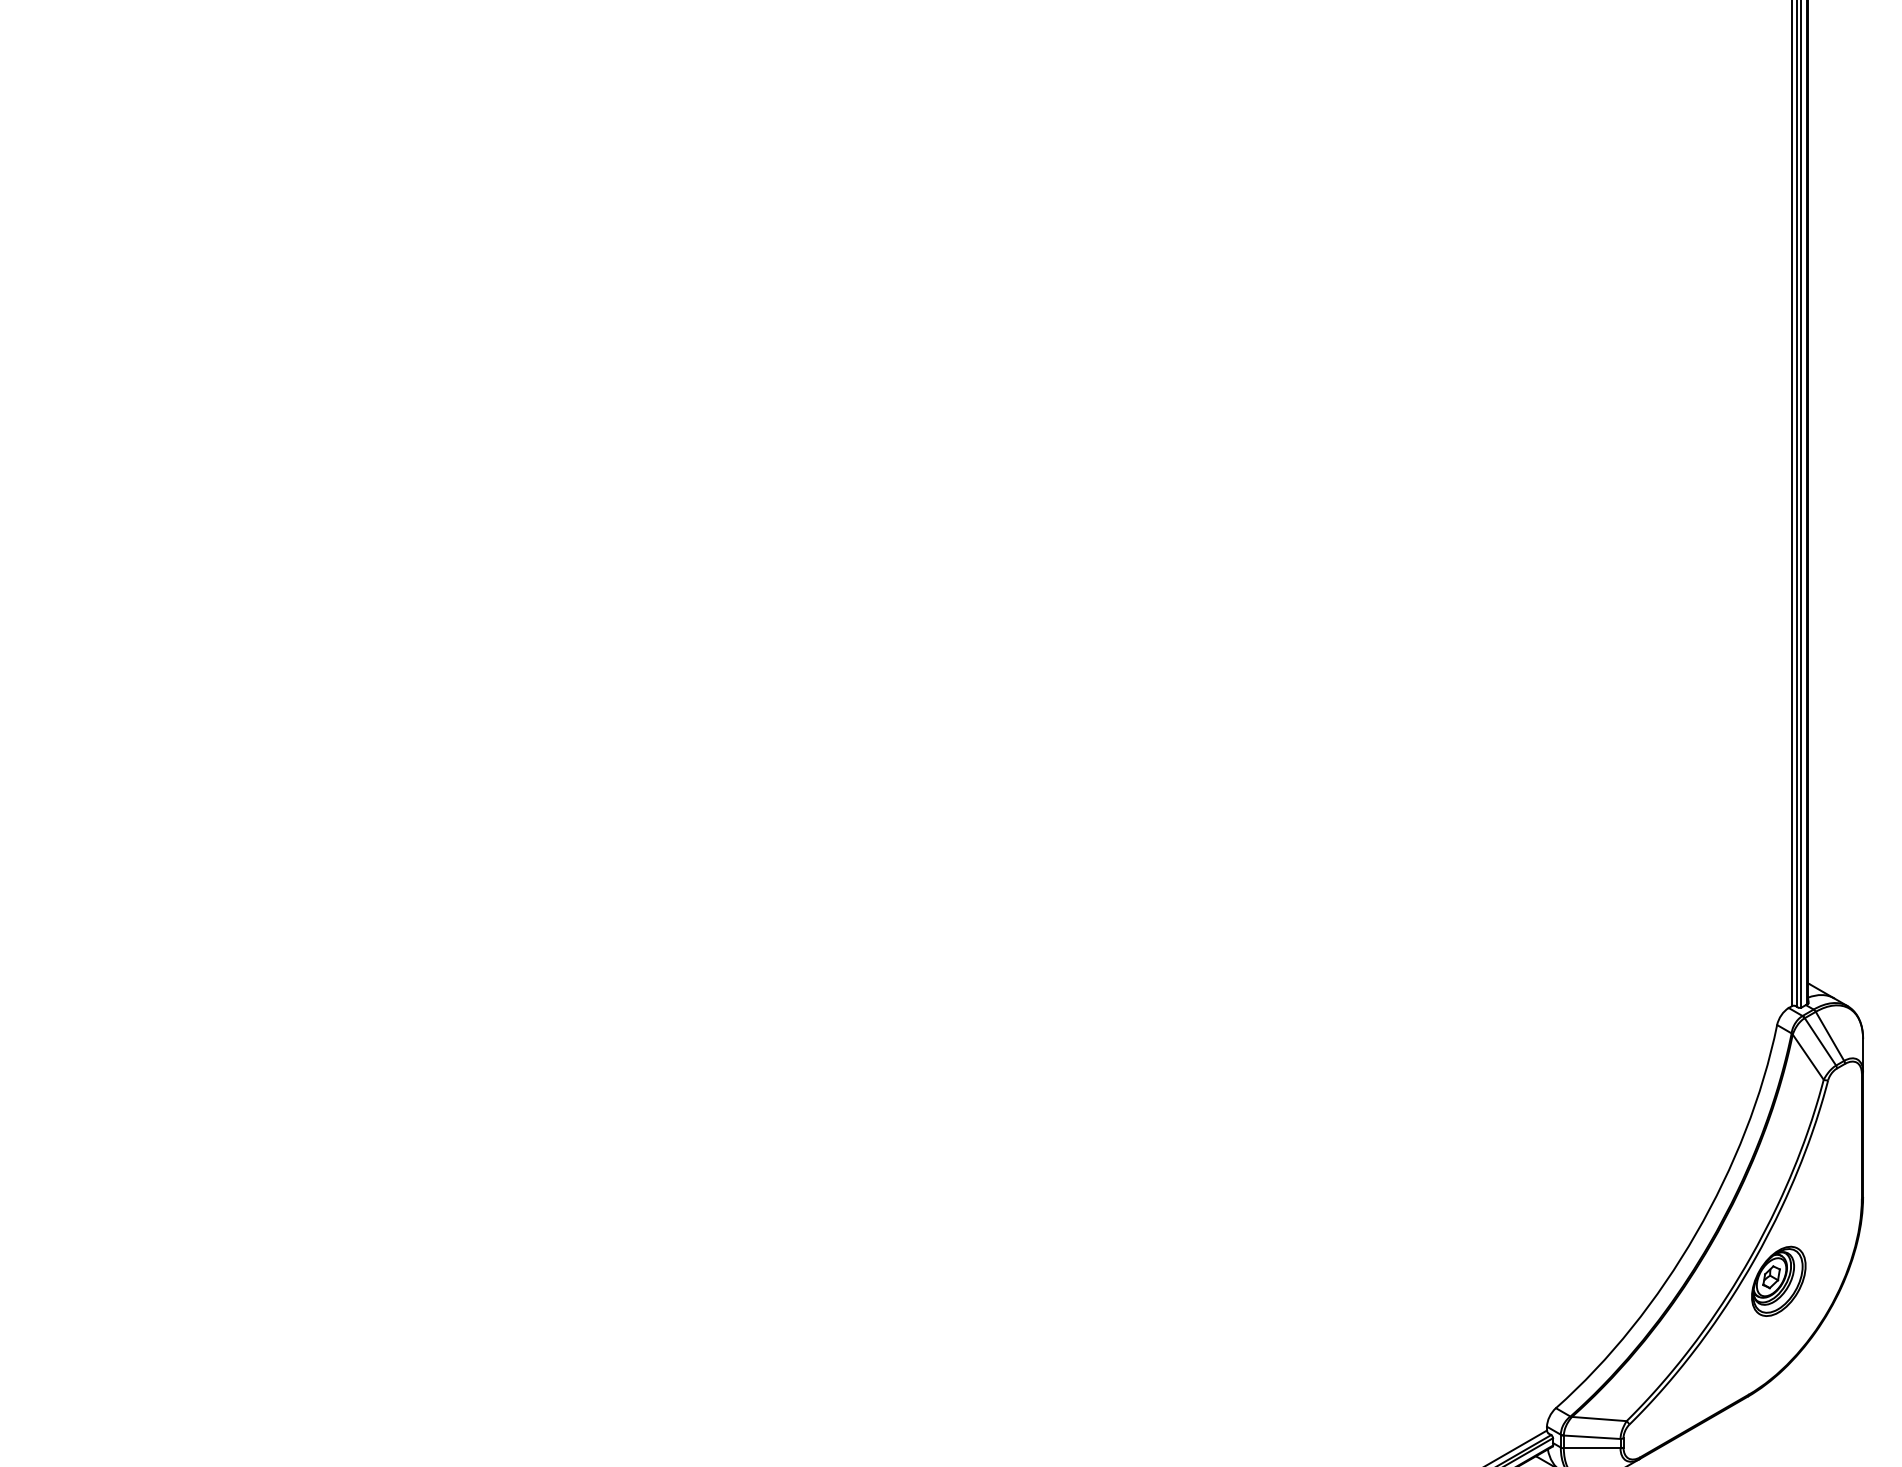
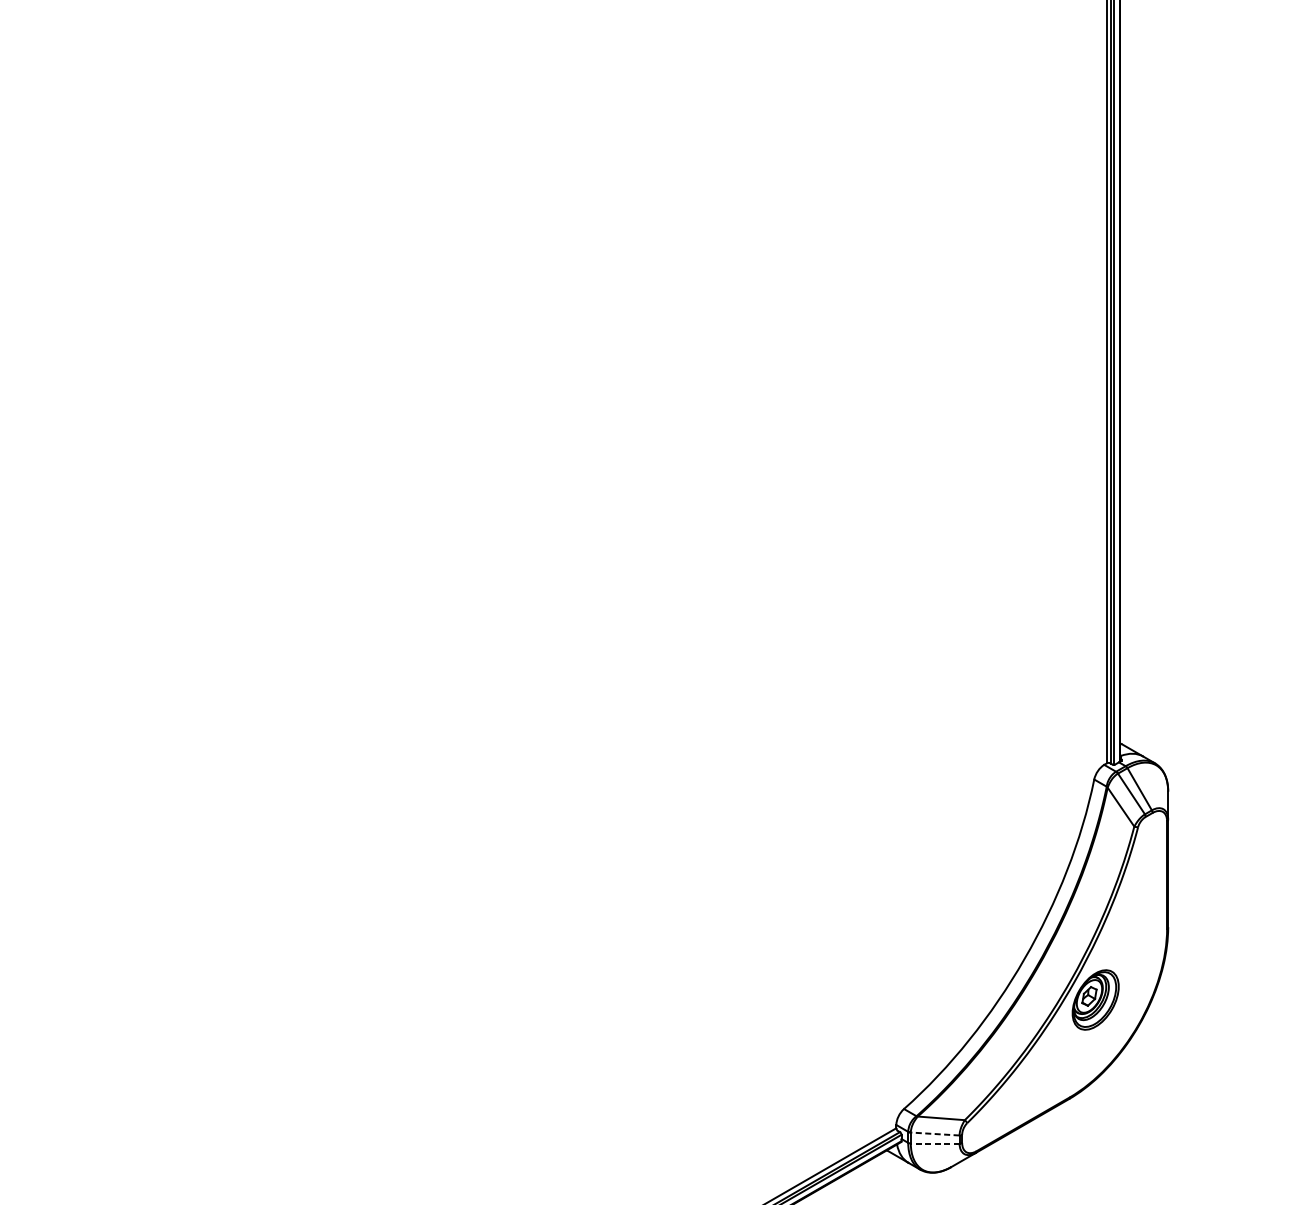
line: (1591, 1437) -> (934, 1134), solid -> dashed
line: (1591, 1448) -> (934, 1143), solid -> dashed

